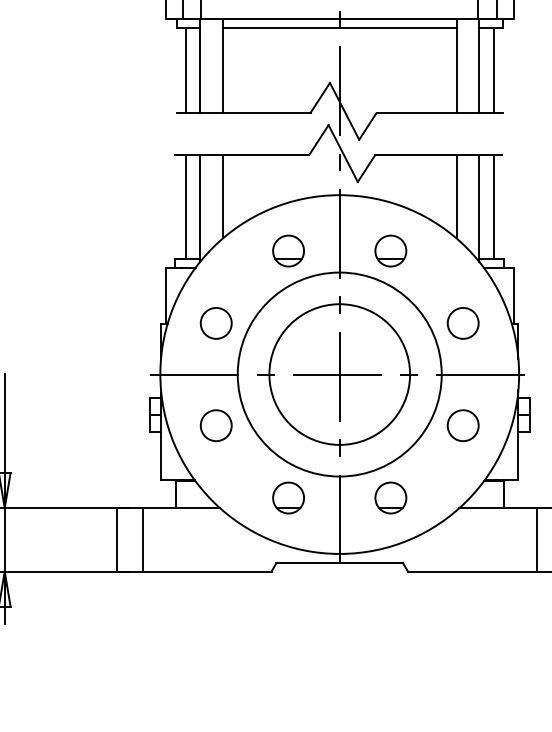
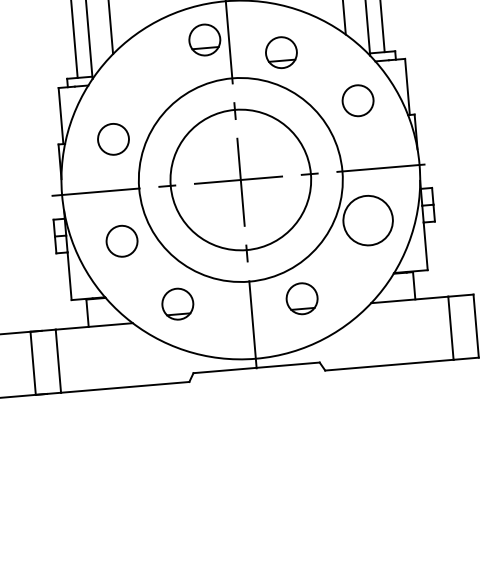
part: (288, 250) -> (204, 39), moved
circle: (462, 323) -> (357, 100), moved
circle: (462, 425) -> (367, 220), size x1.6
part: (288, 497) -> (177, 303), moved

